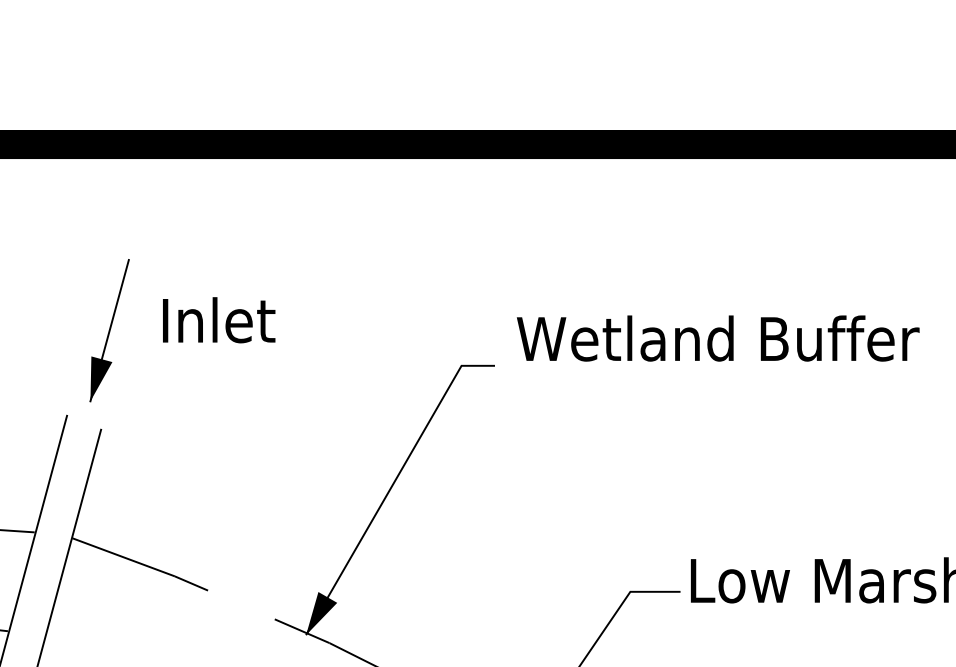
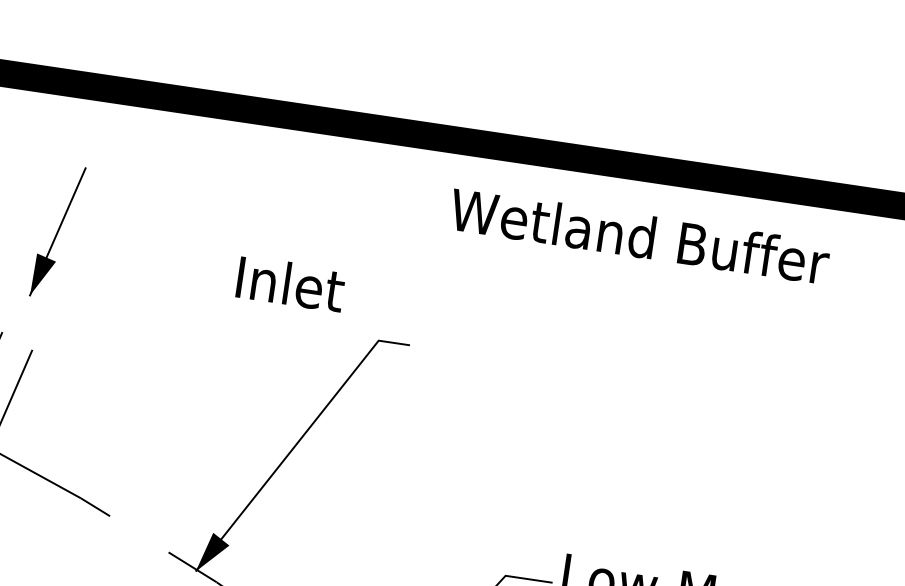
text: (219, 320) -> (291, 284), moved
part: (109, 330) -> (57, 231), moved
text: (718, 338) -> (640, 236), moved

